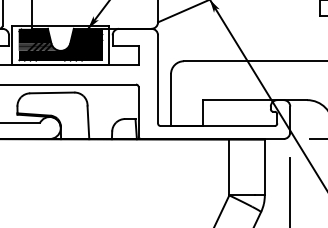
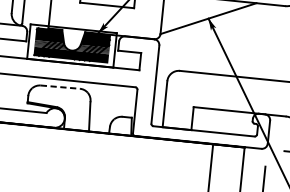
line: (52, 92) -> (60, 86), solid -> dashed

